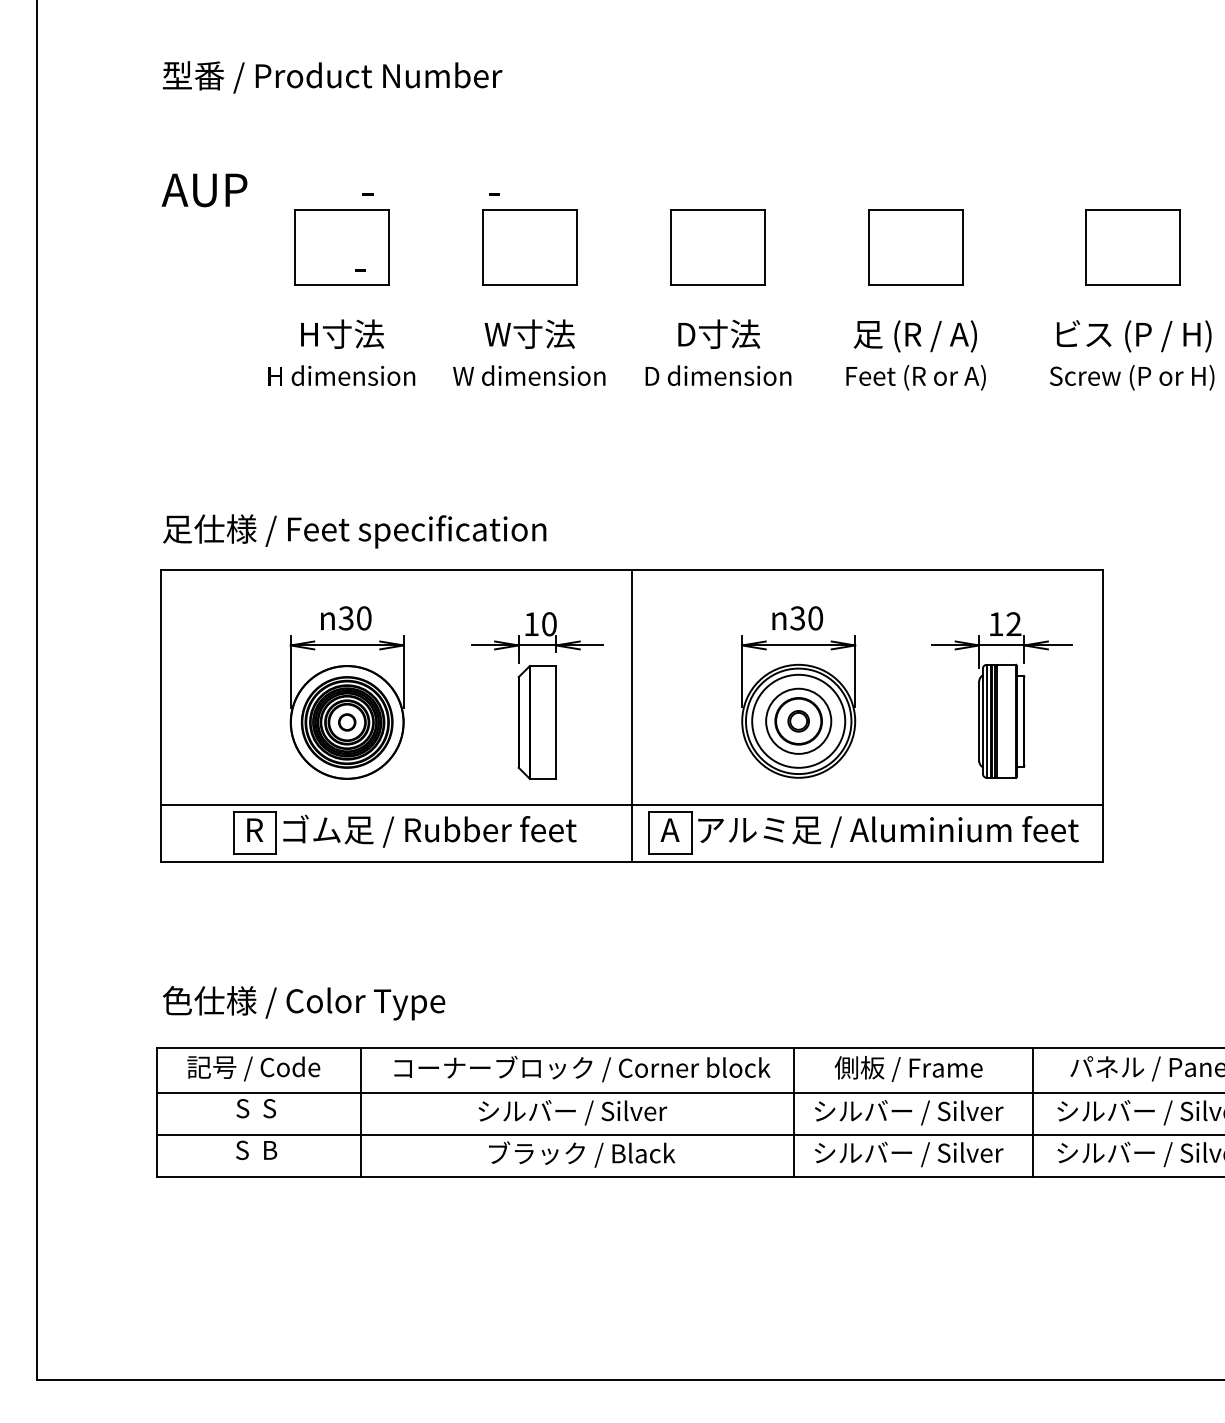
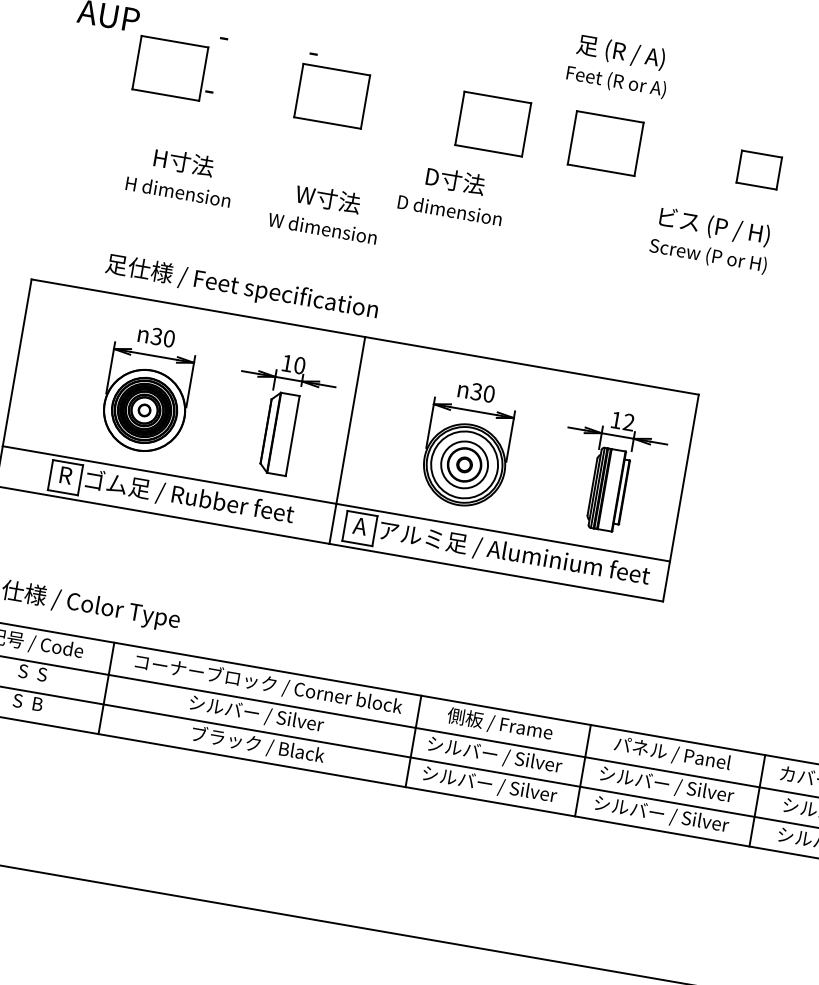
part: (341, 247) -> (170, 68), moved
part: (717, 247) -> (492, 124), moved
part: (1132, 247) -> (759, 170), size x0.6
text: (341, 352) -> (181, 175), moved
text: (529, 352) -> (325, 211), moved
text: (915, 355) -> (618, 66), moved
text: (1132, 355) -> (711, 240), moved
text: (354, 531) -> (241, 287), moved

